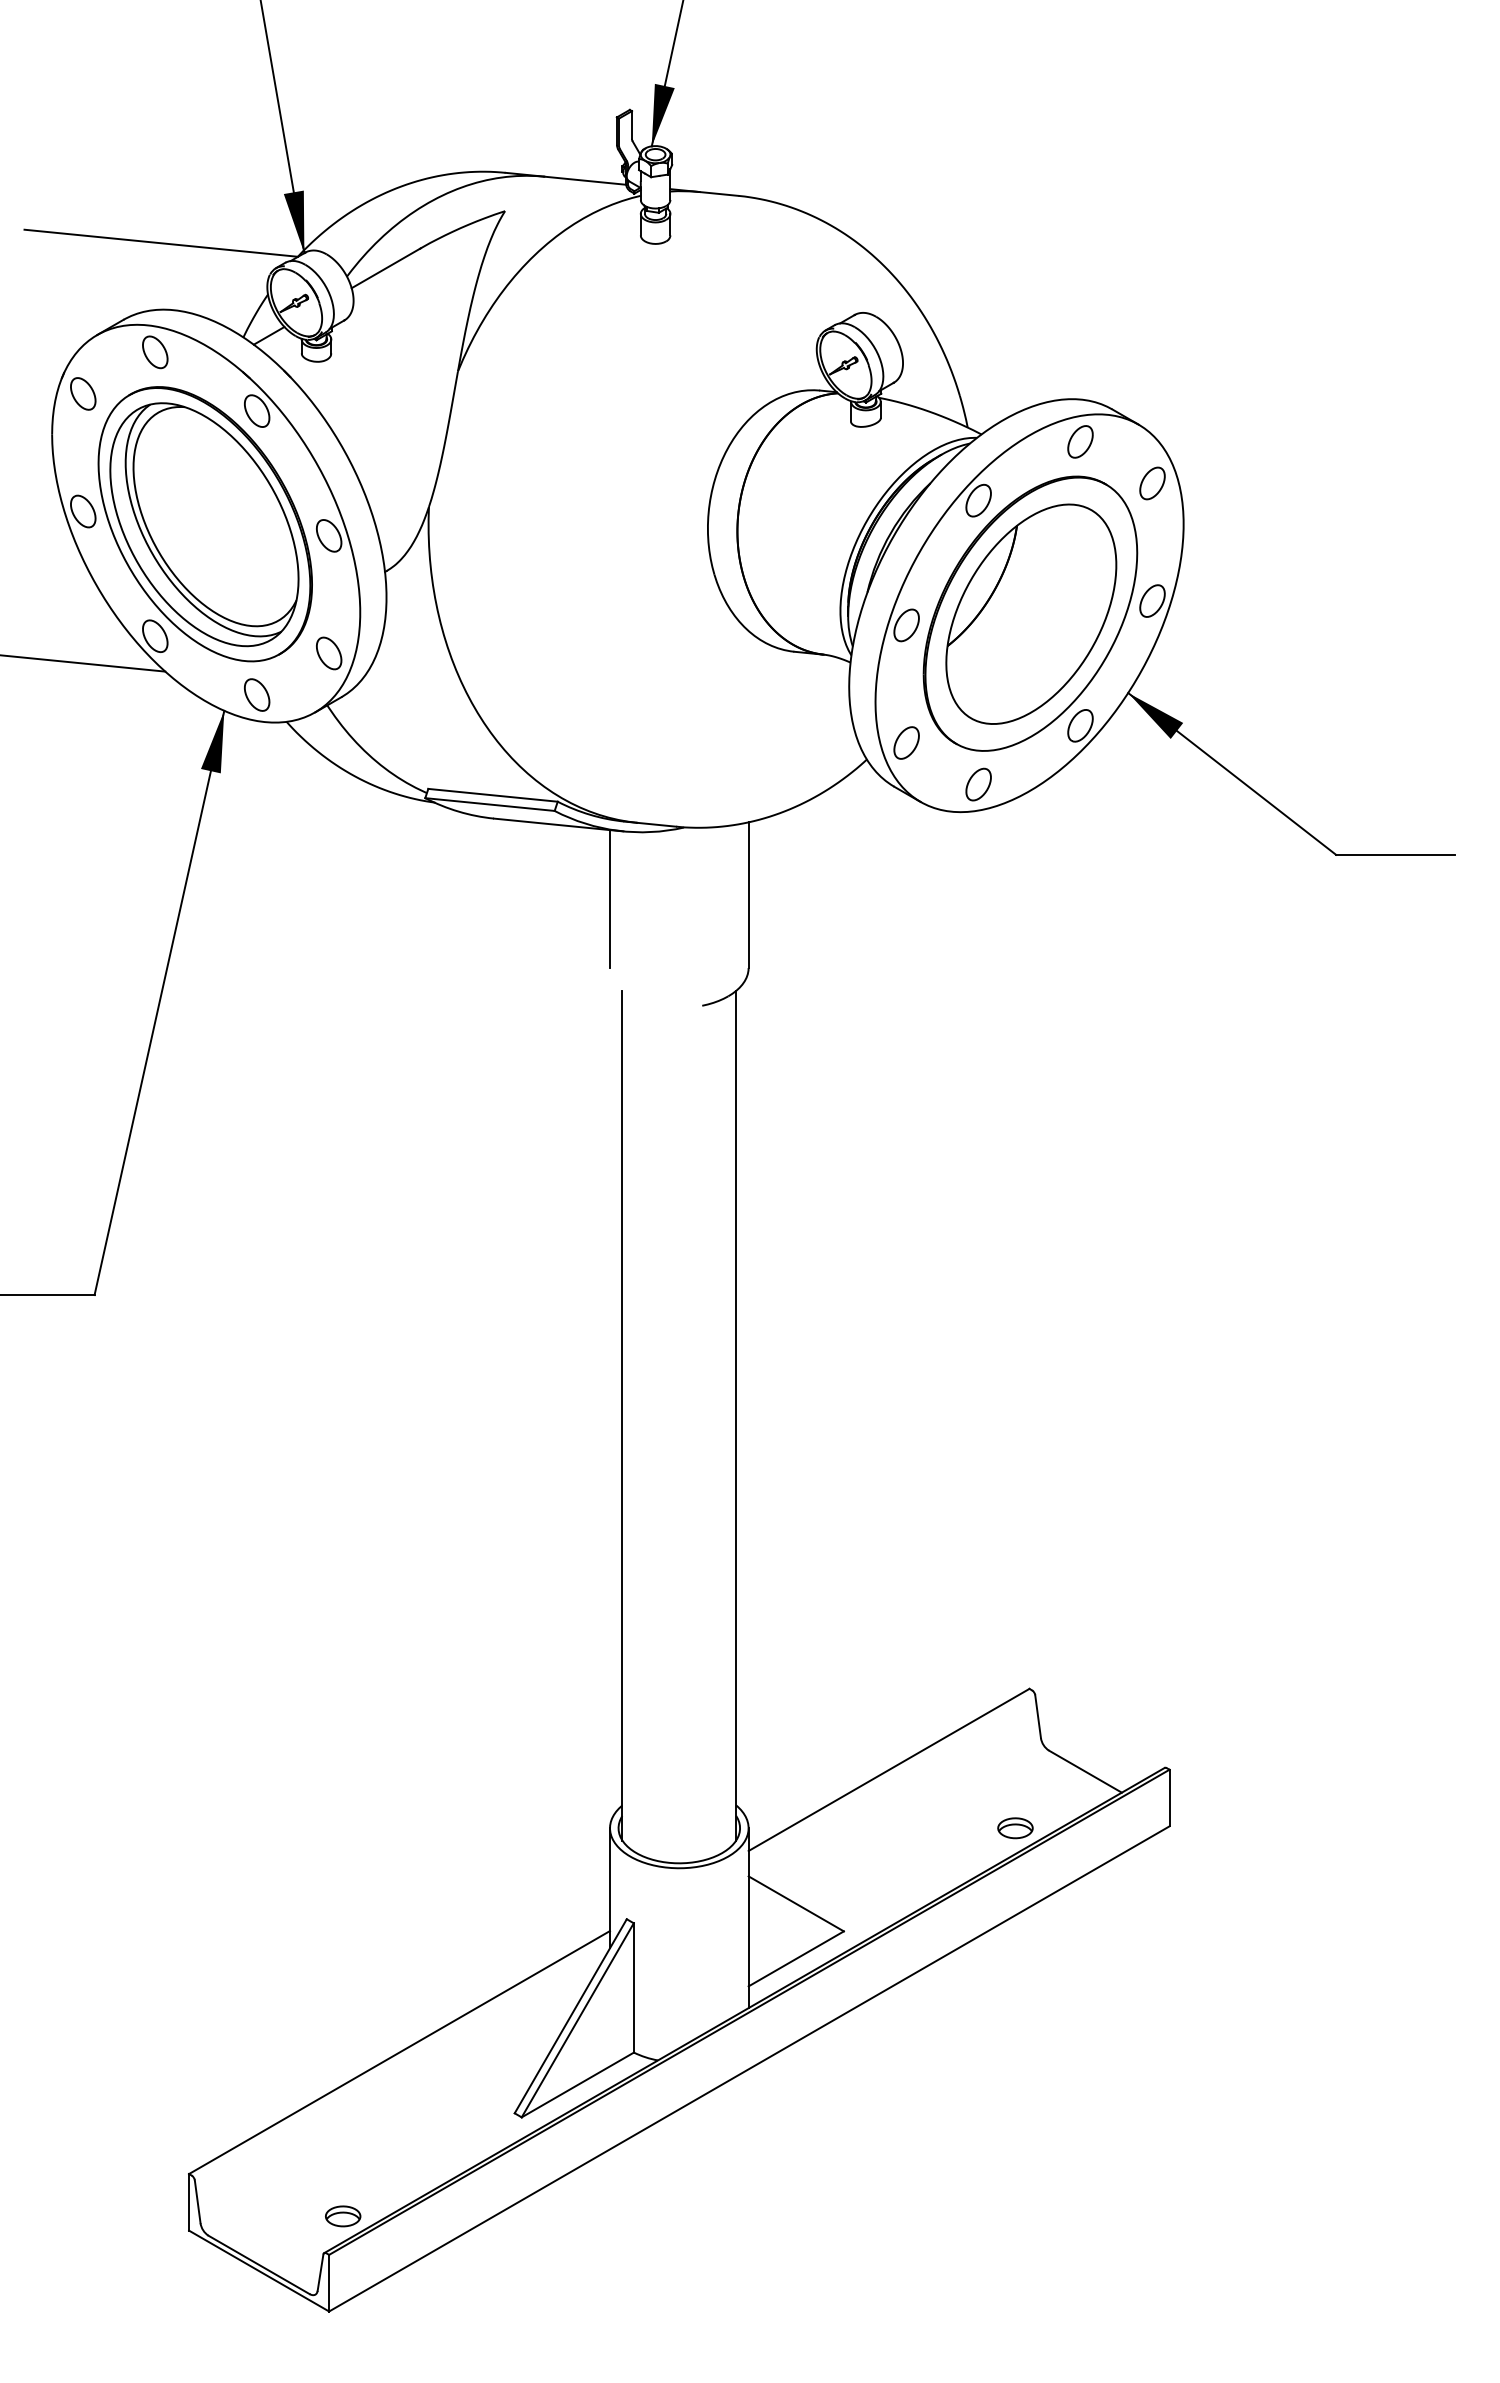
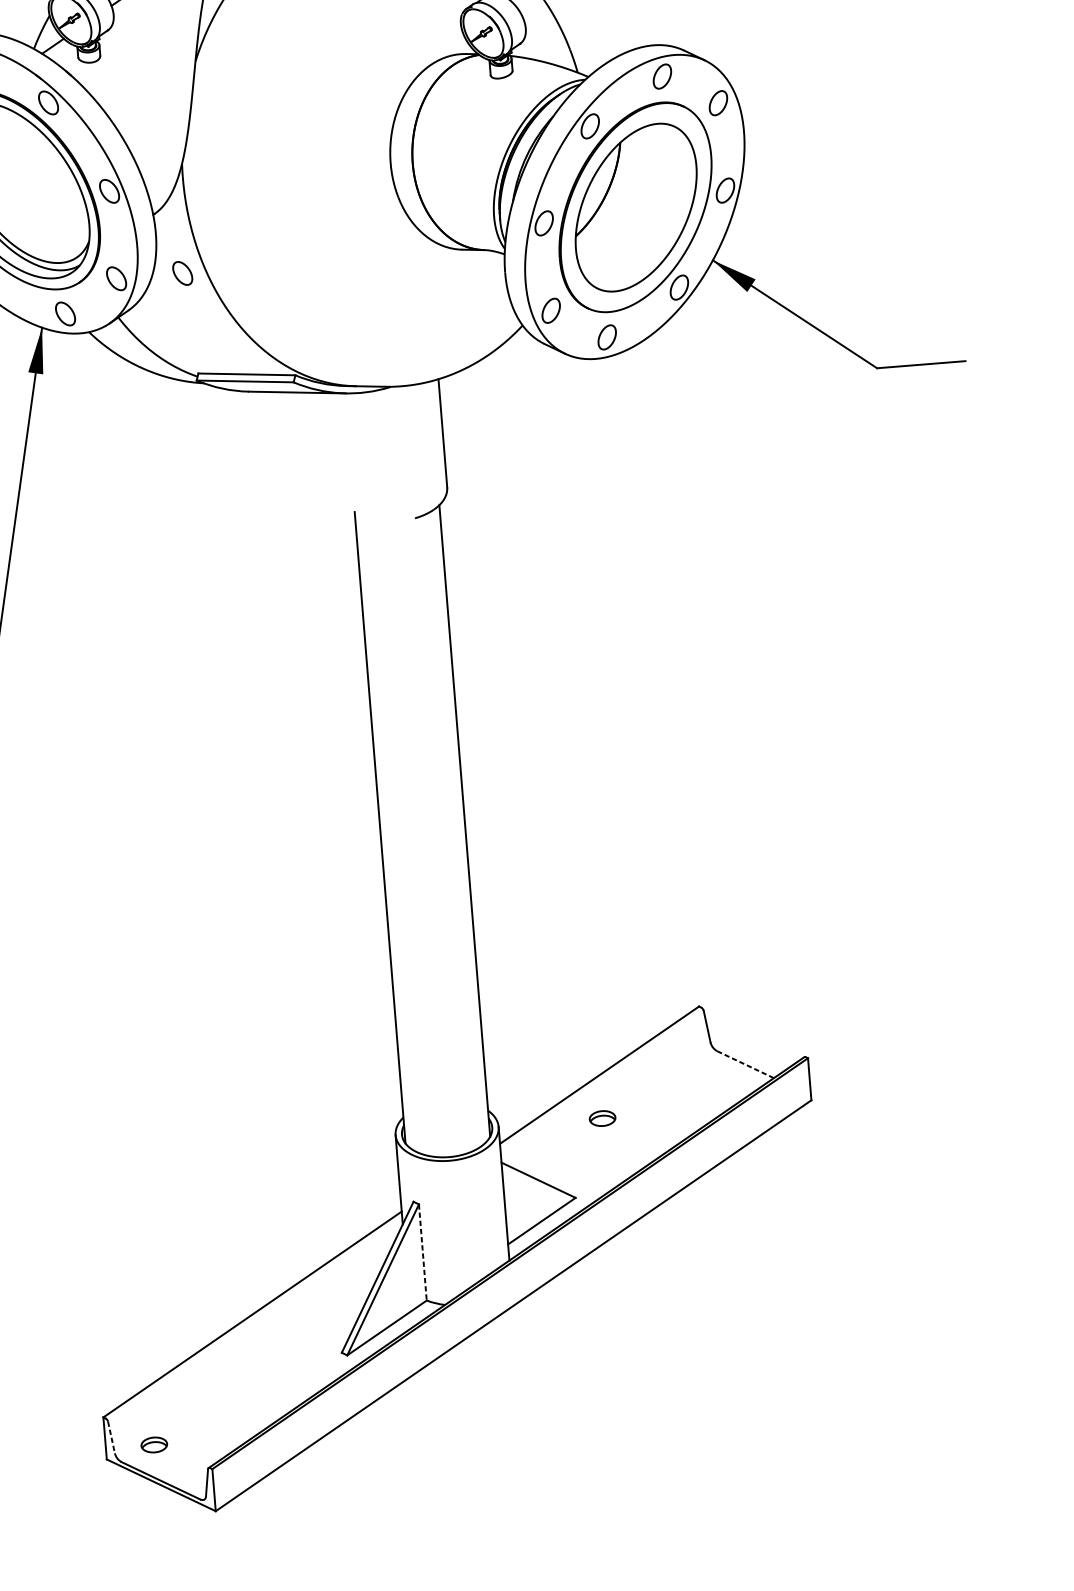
part: (418, 653) -> (183, 273), added
line: (609, 899) -> (339, 444), removed
line: (1085, 1771) -> (745, 1064), solid -> dashed
part: (1015, 1828) -> (602, 1118), moved
line: (633, 1987) -> (422, 1252), solid -> dashed
line: (197, 2201) -> (111, 1437), solid -> dashed
part: (343, 2216) -> (154, 1445), moved

